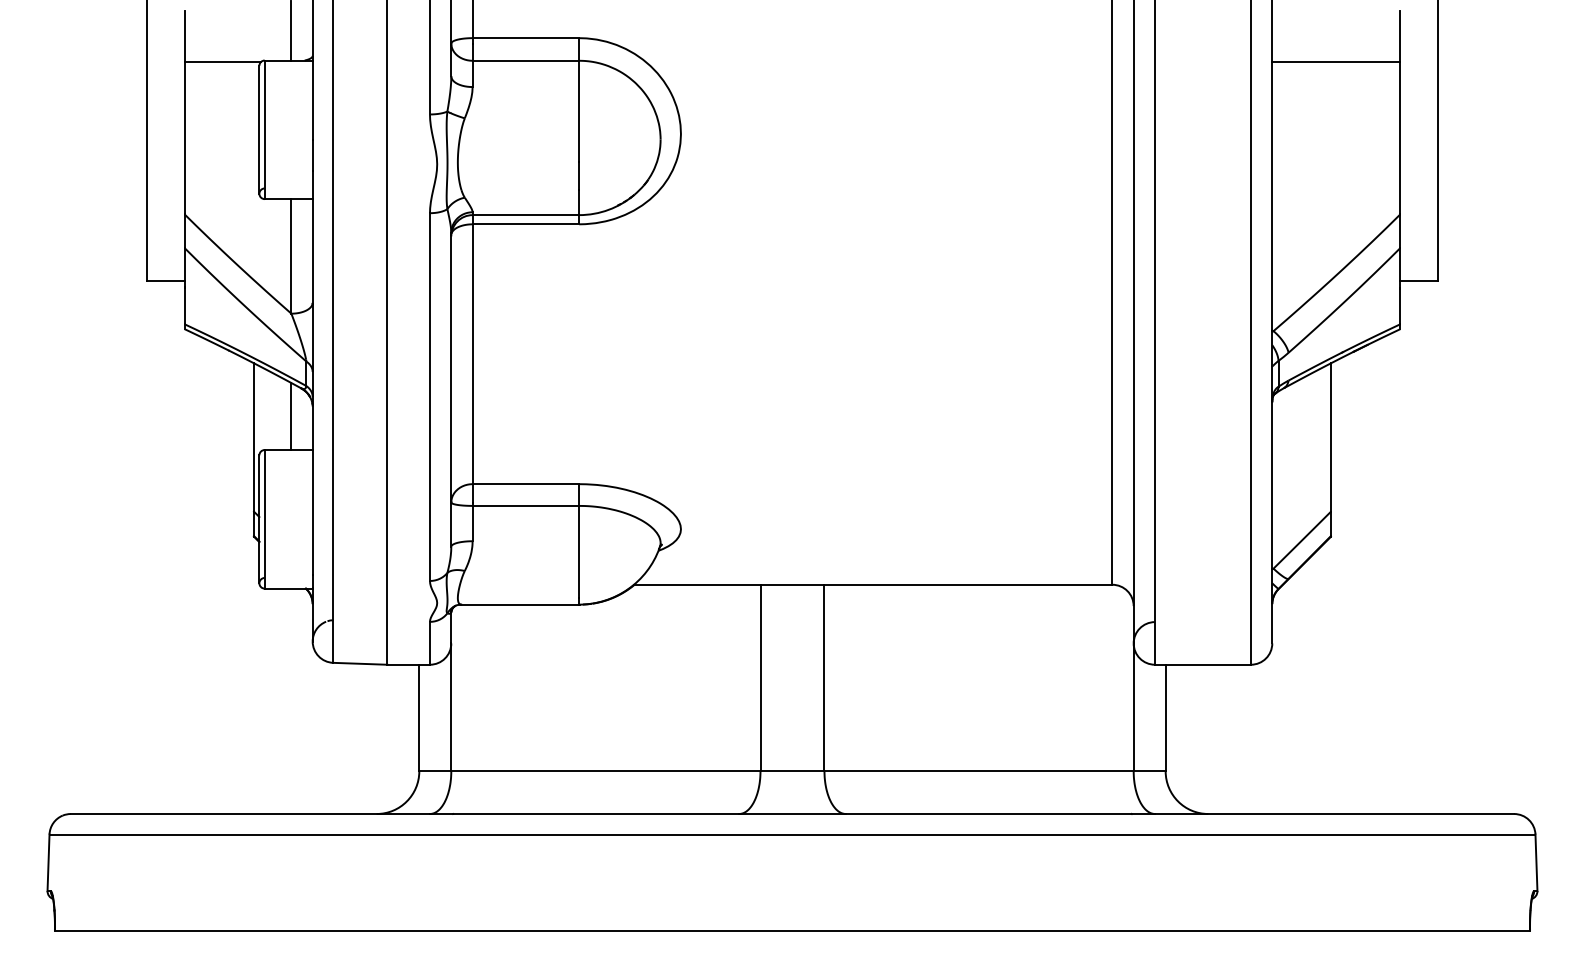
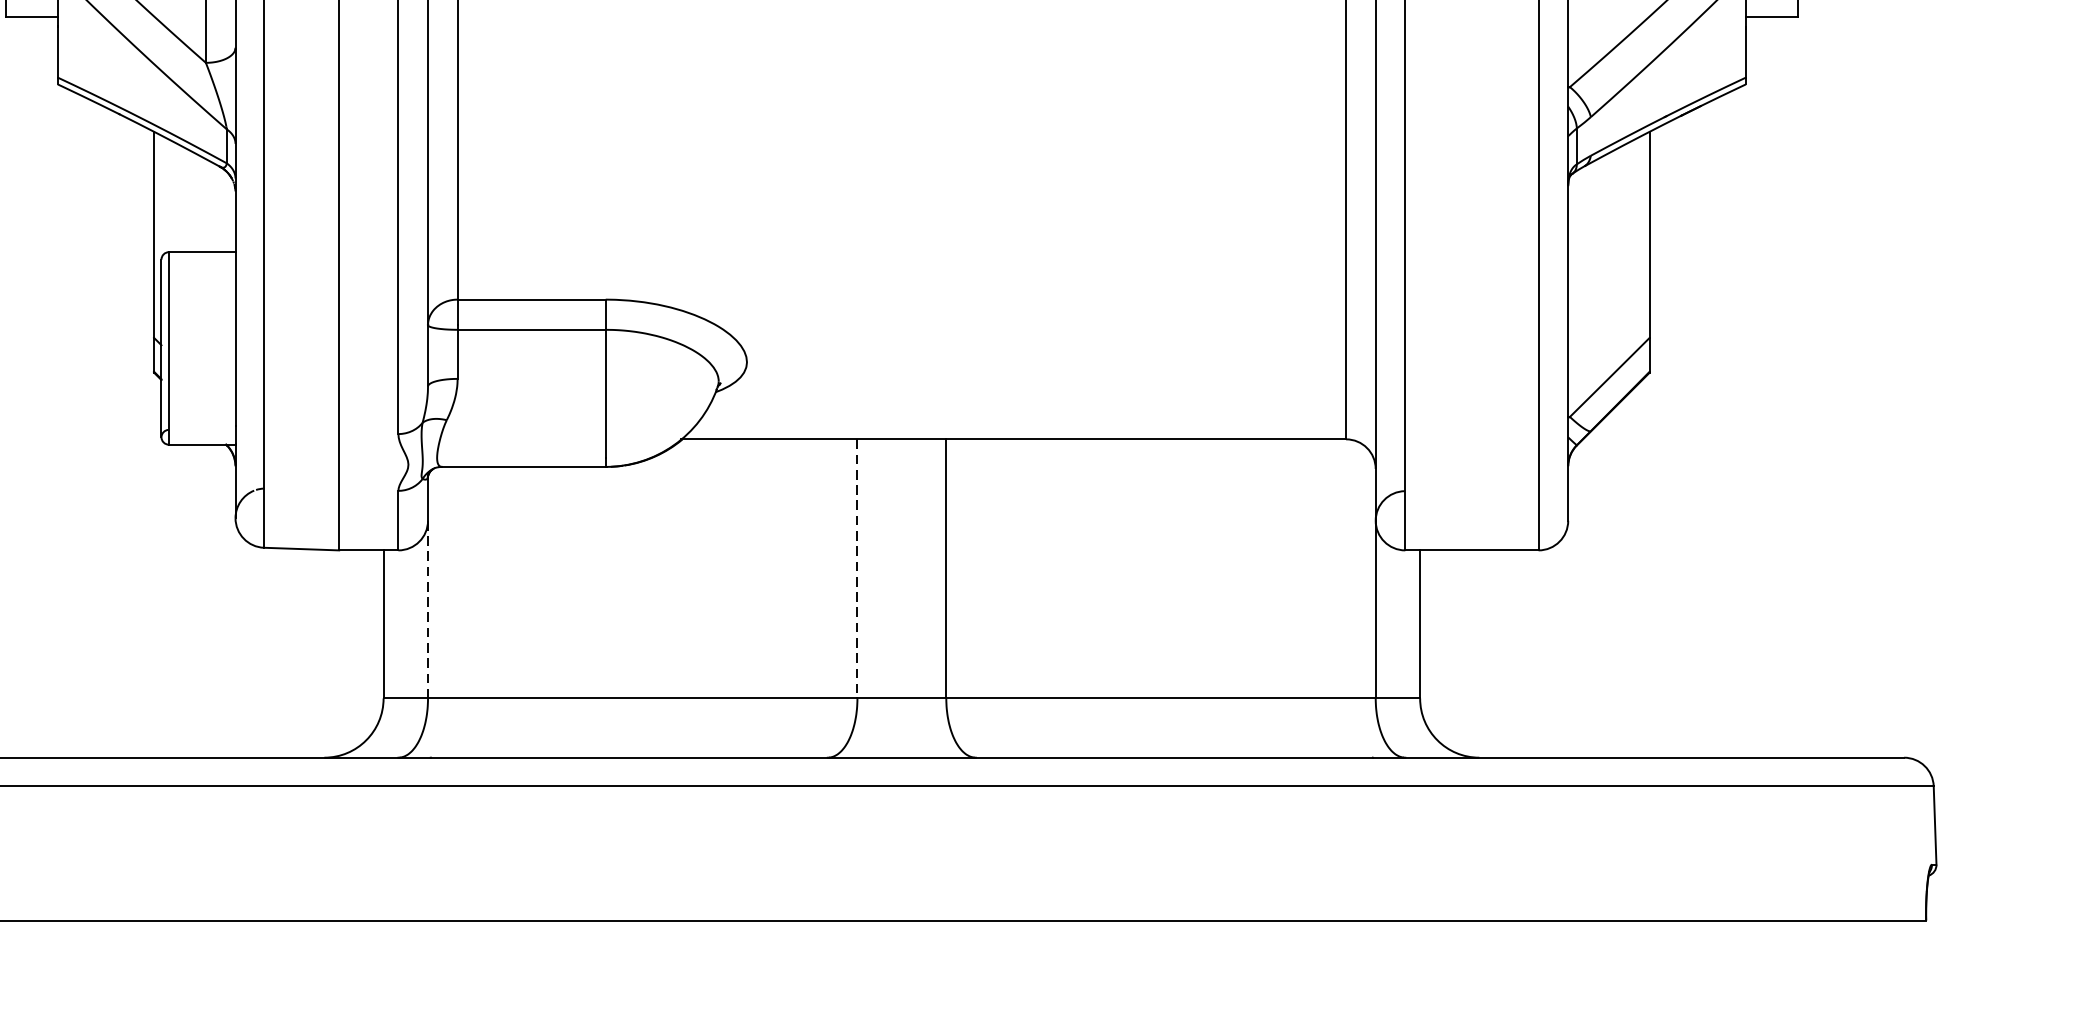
line: (291, 416) -> (206, 205), removed
line: (760, 678) -> (857, 569), solid -> dashed
line: (451, 707) -> (428, 609), solid -> dashed

